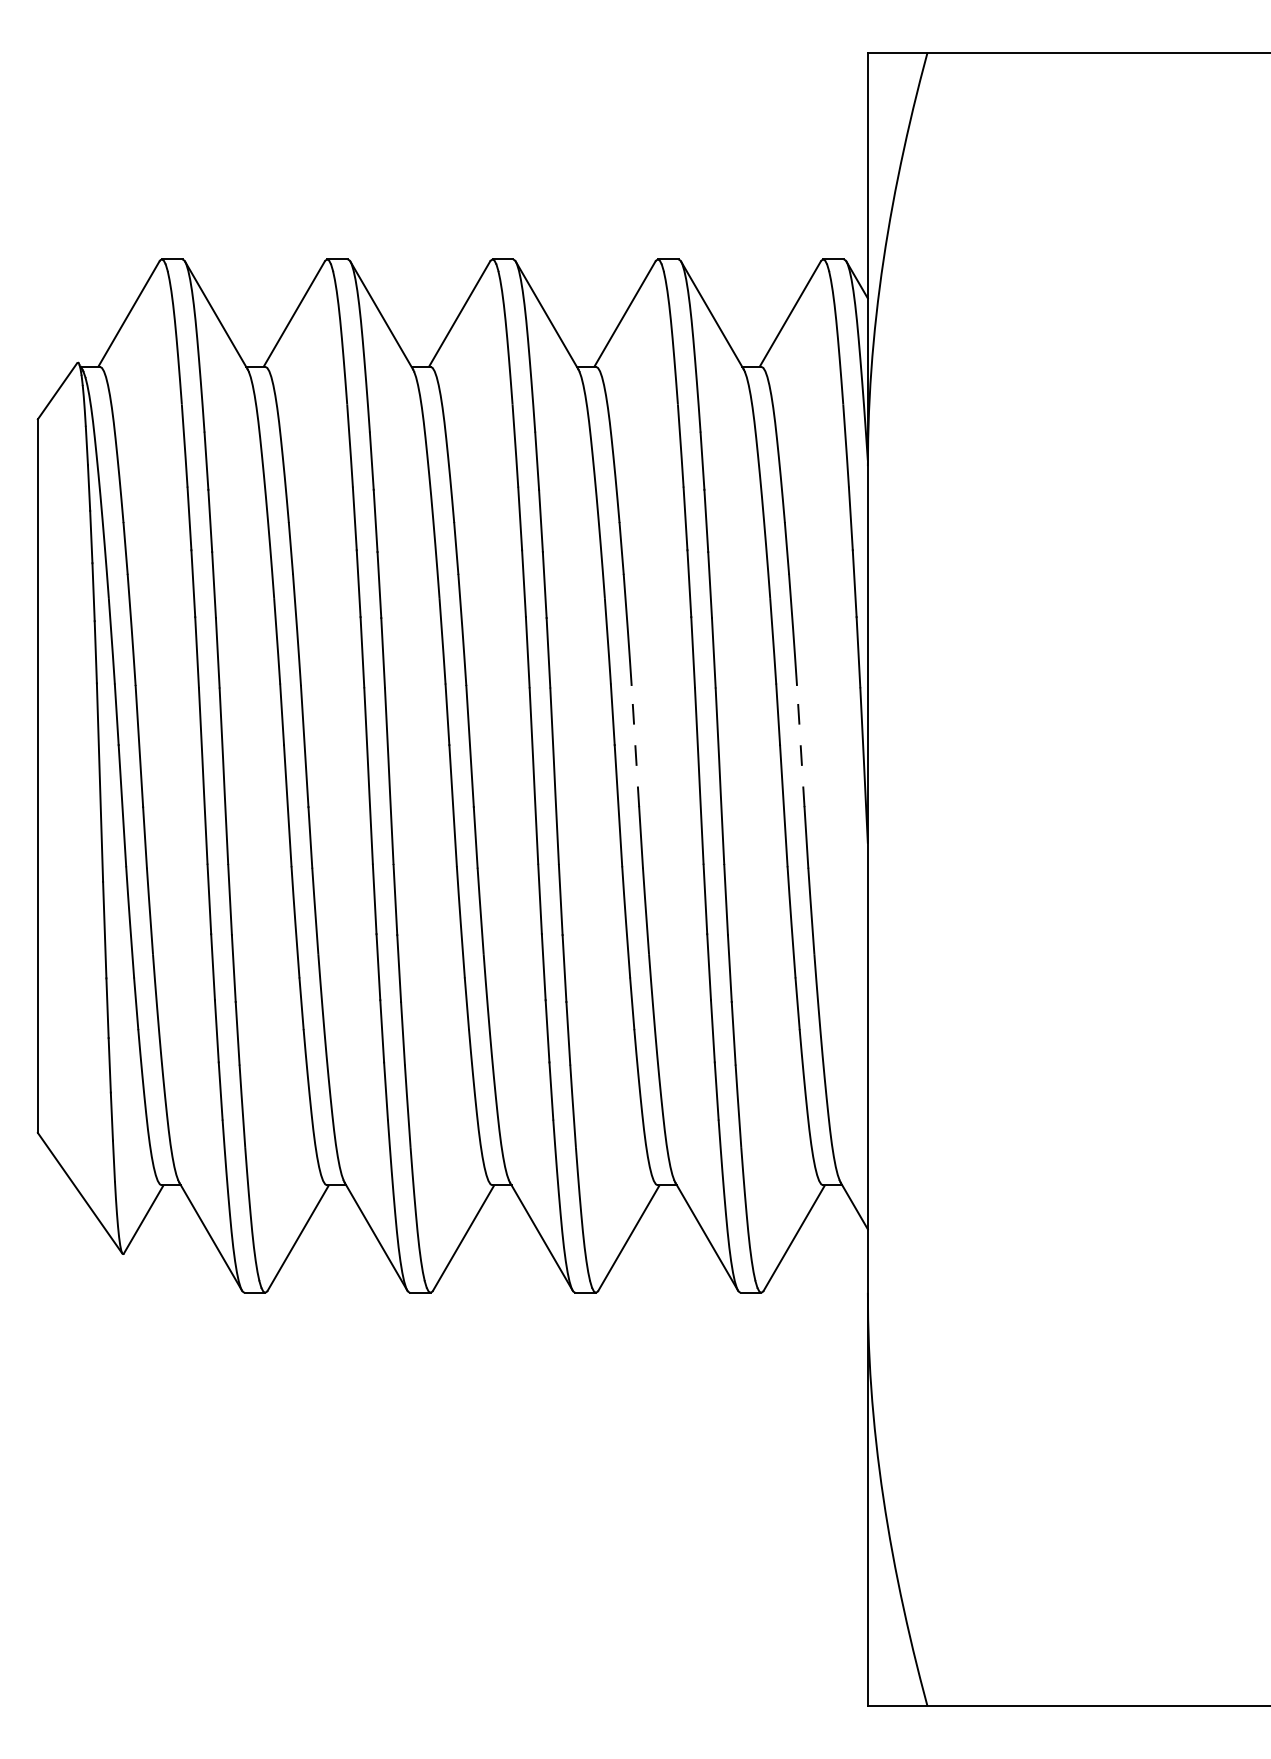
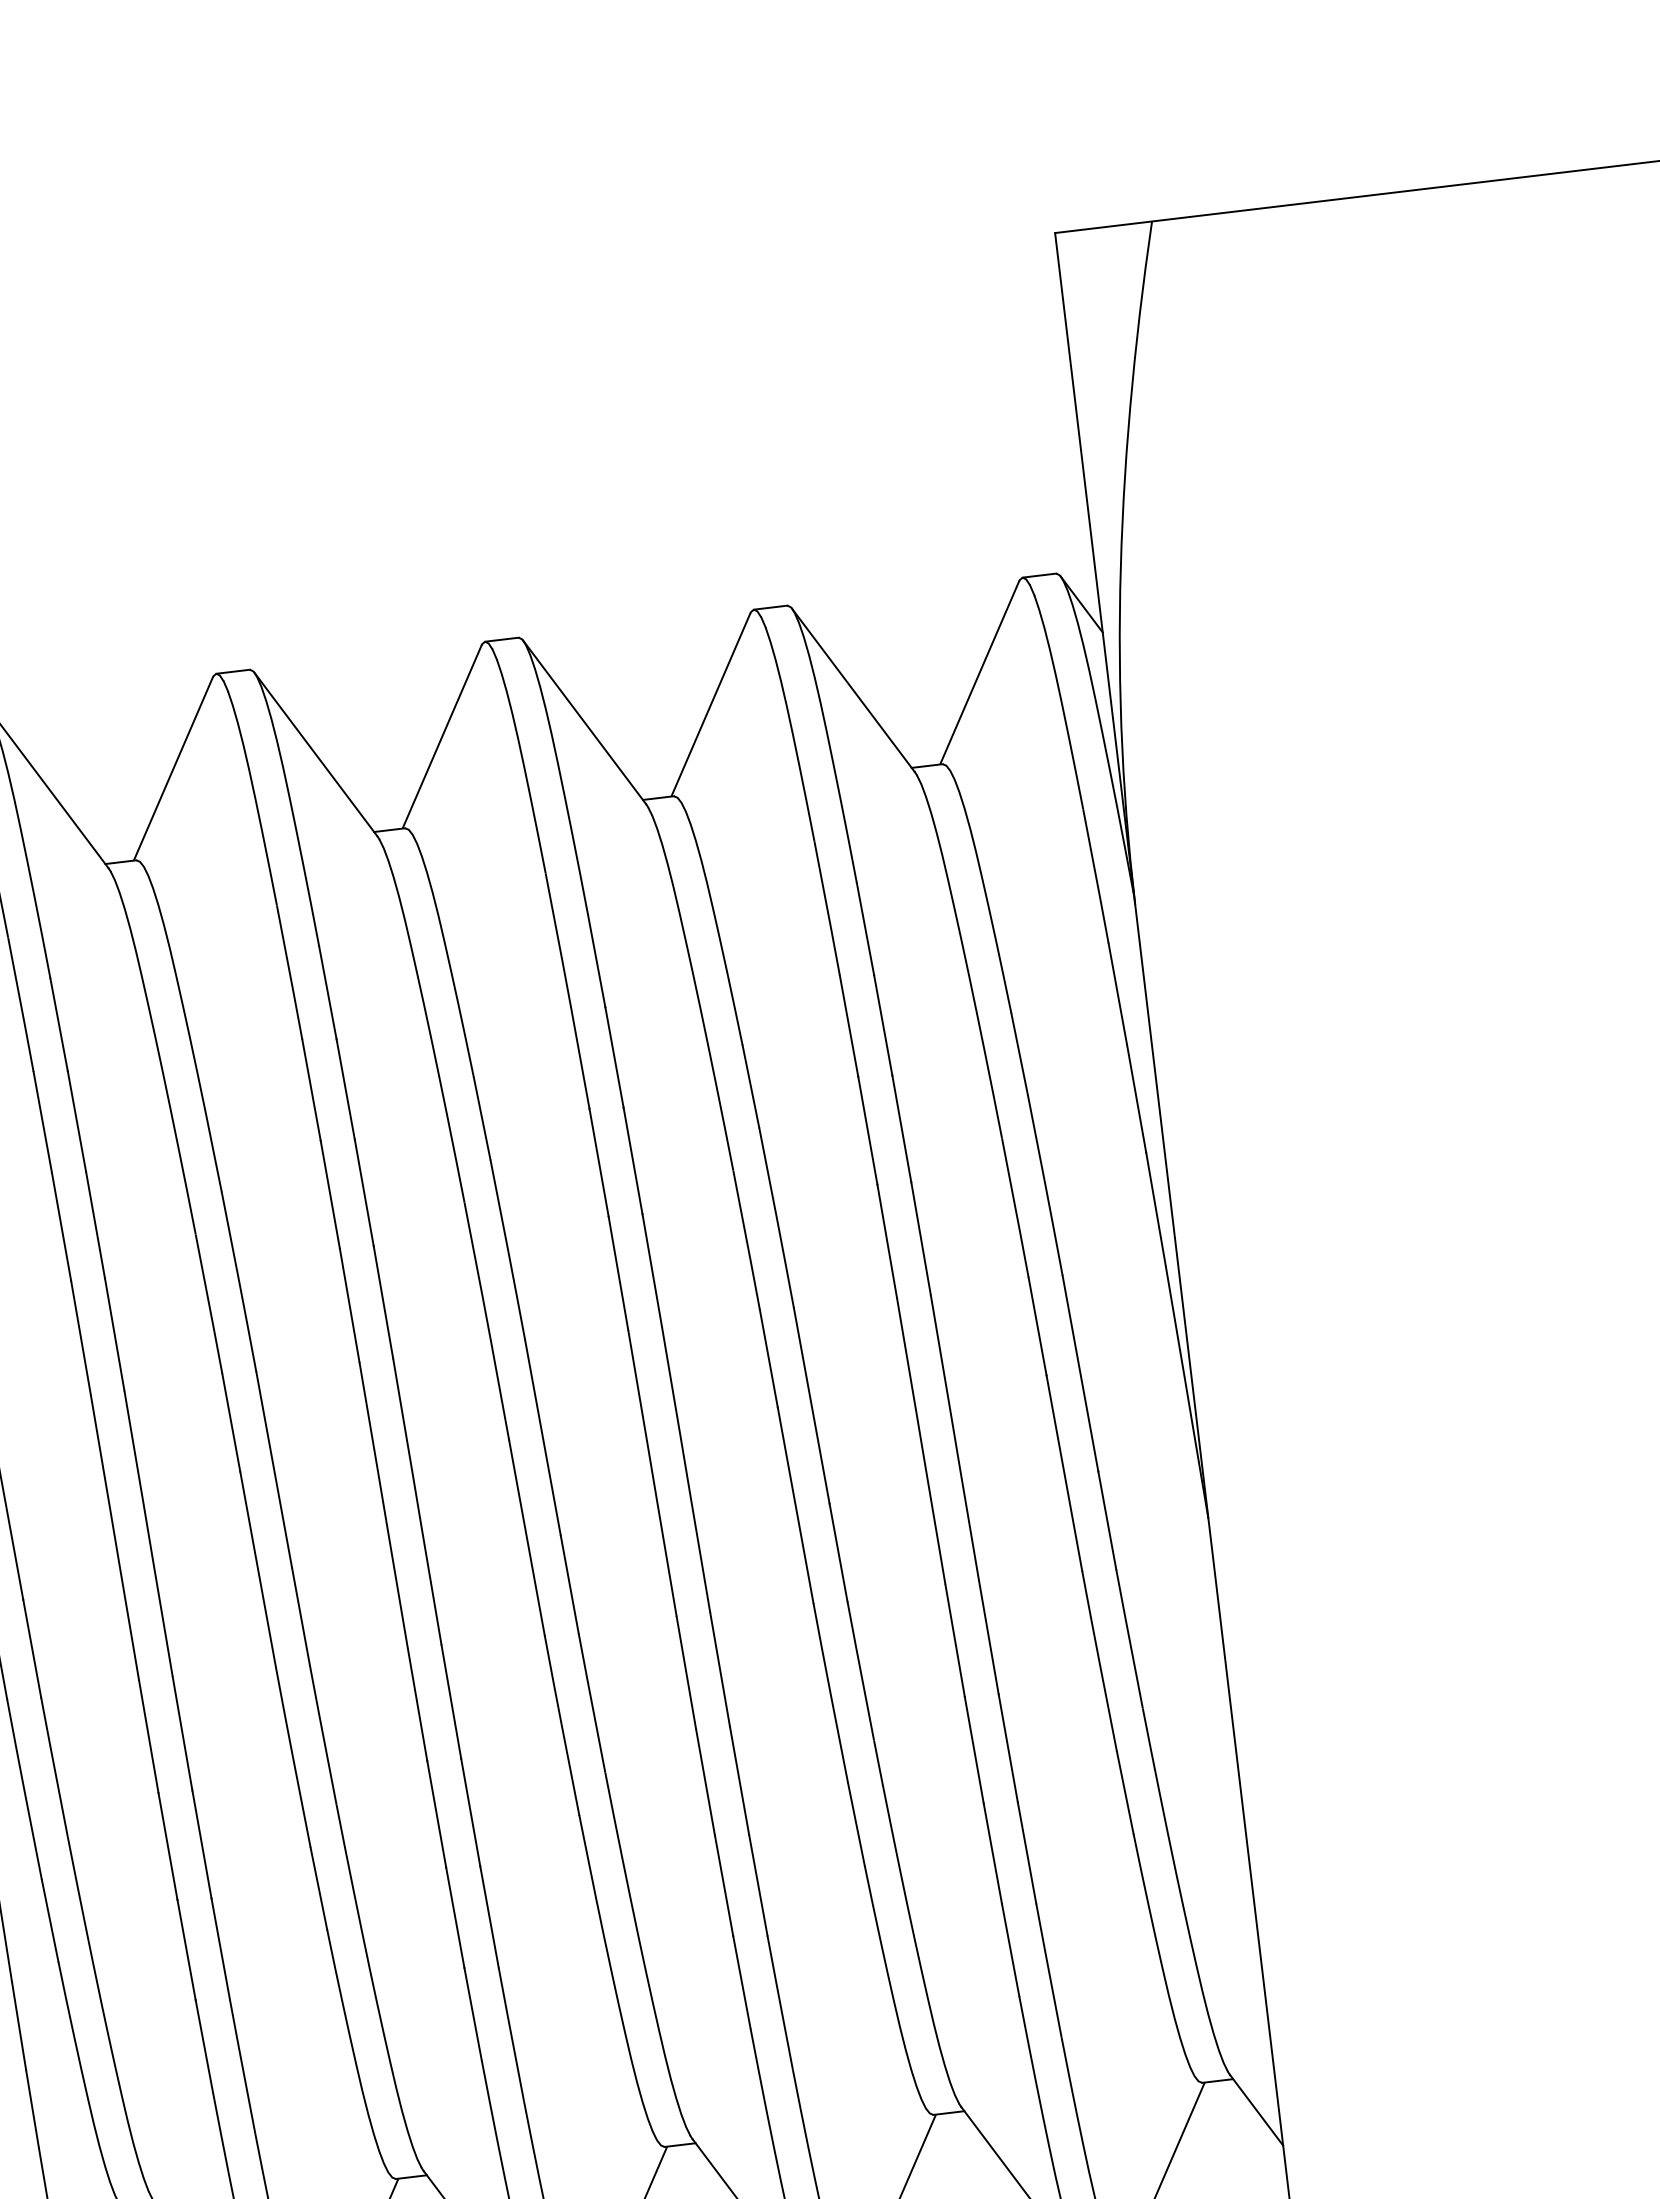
line: (635, 746) -> (811, 1405), dashed -> solid
line: (800, 746) -> (1080, 1373), dashed -> solid

